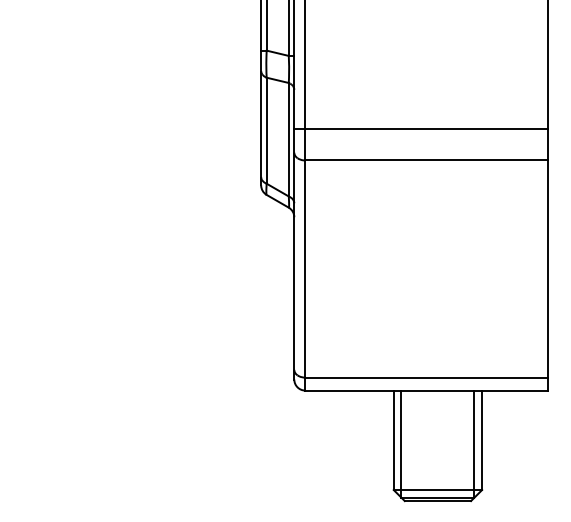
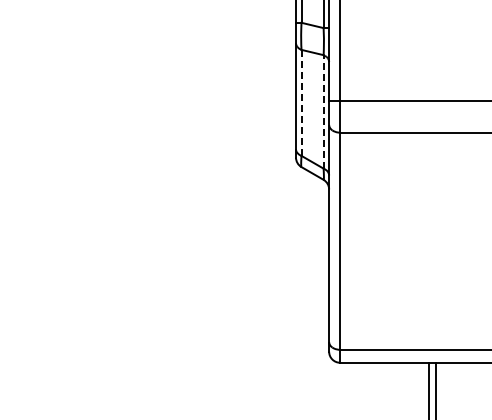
line: (266, 131) -> (301, 103), solid -> dashed
line: (288, 139) -> (323, 111), solid -> dashed

